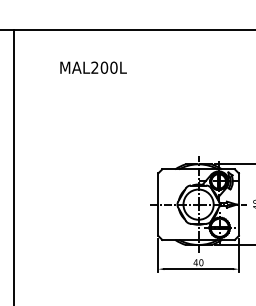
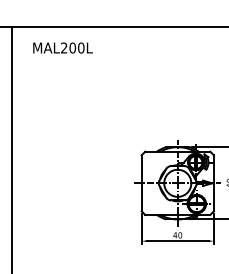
text: (93, 67) -> (62, 47), moved

